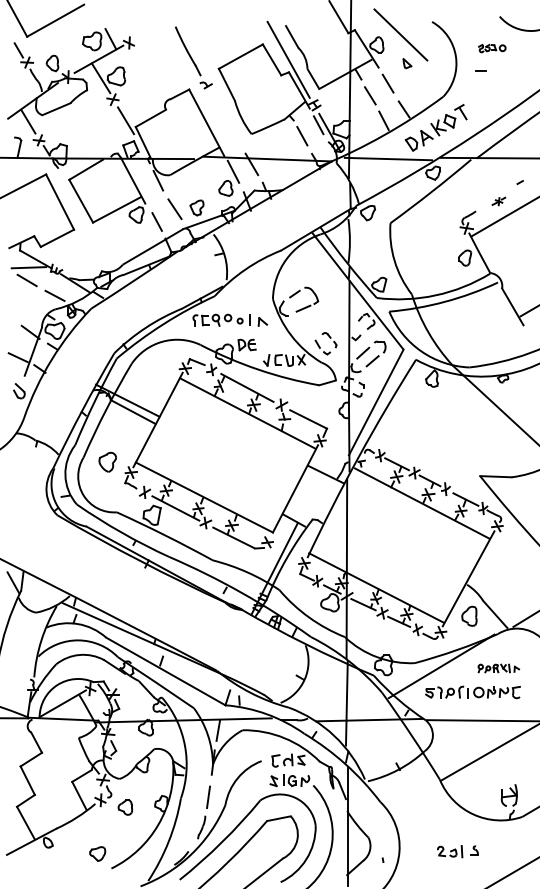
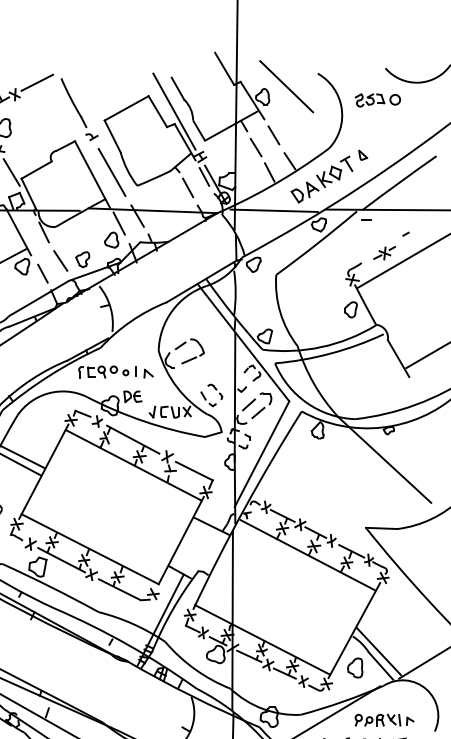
line: (151, 31) -> (37, 83), added
part: (492, 48) -> (378, 100), size x1.67
part: (407, 63) -> (363, 155), moved
line: (480, 70) -> (366, 219), moved
line: (225, 120) -> (111, 172), added
part: (498, 201) -> (384, 253), size x1.67
line: (493, 599) -> (379, 651), added
part: (498, 668) -> (384, 720), size x1.43

